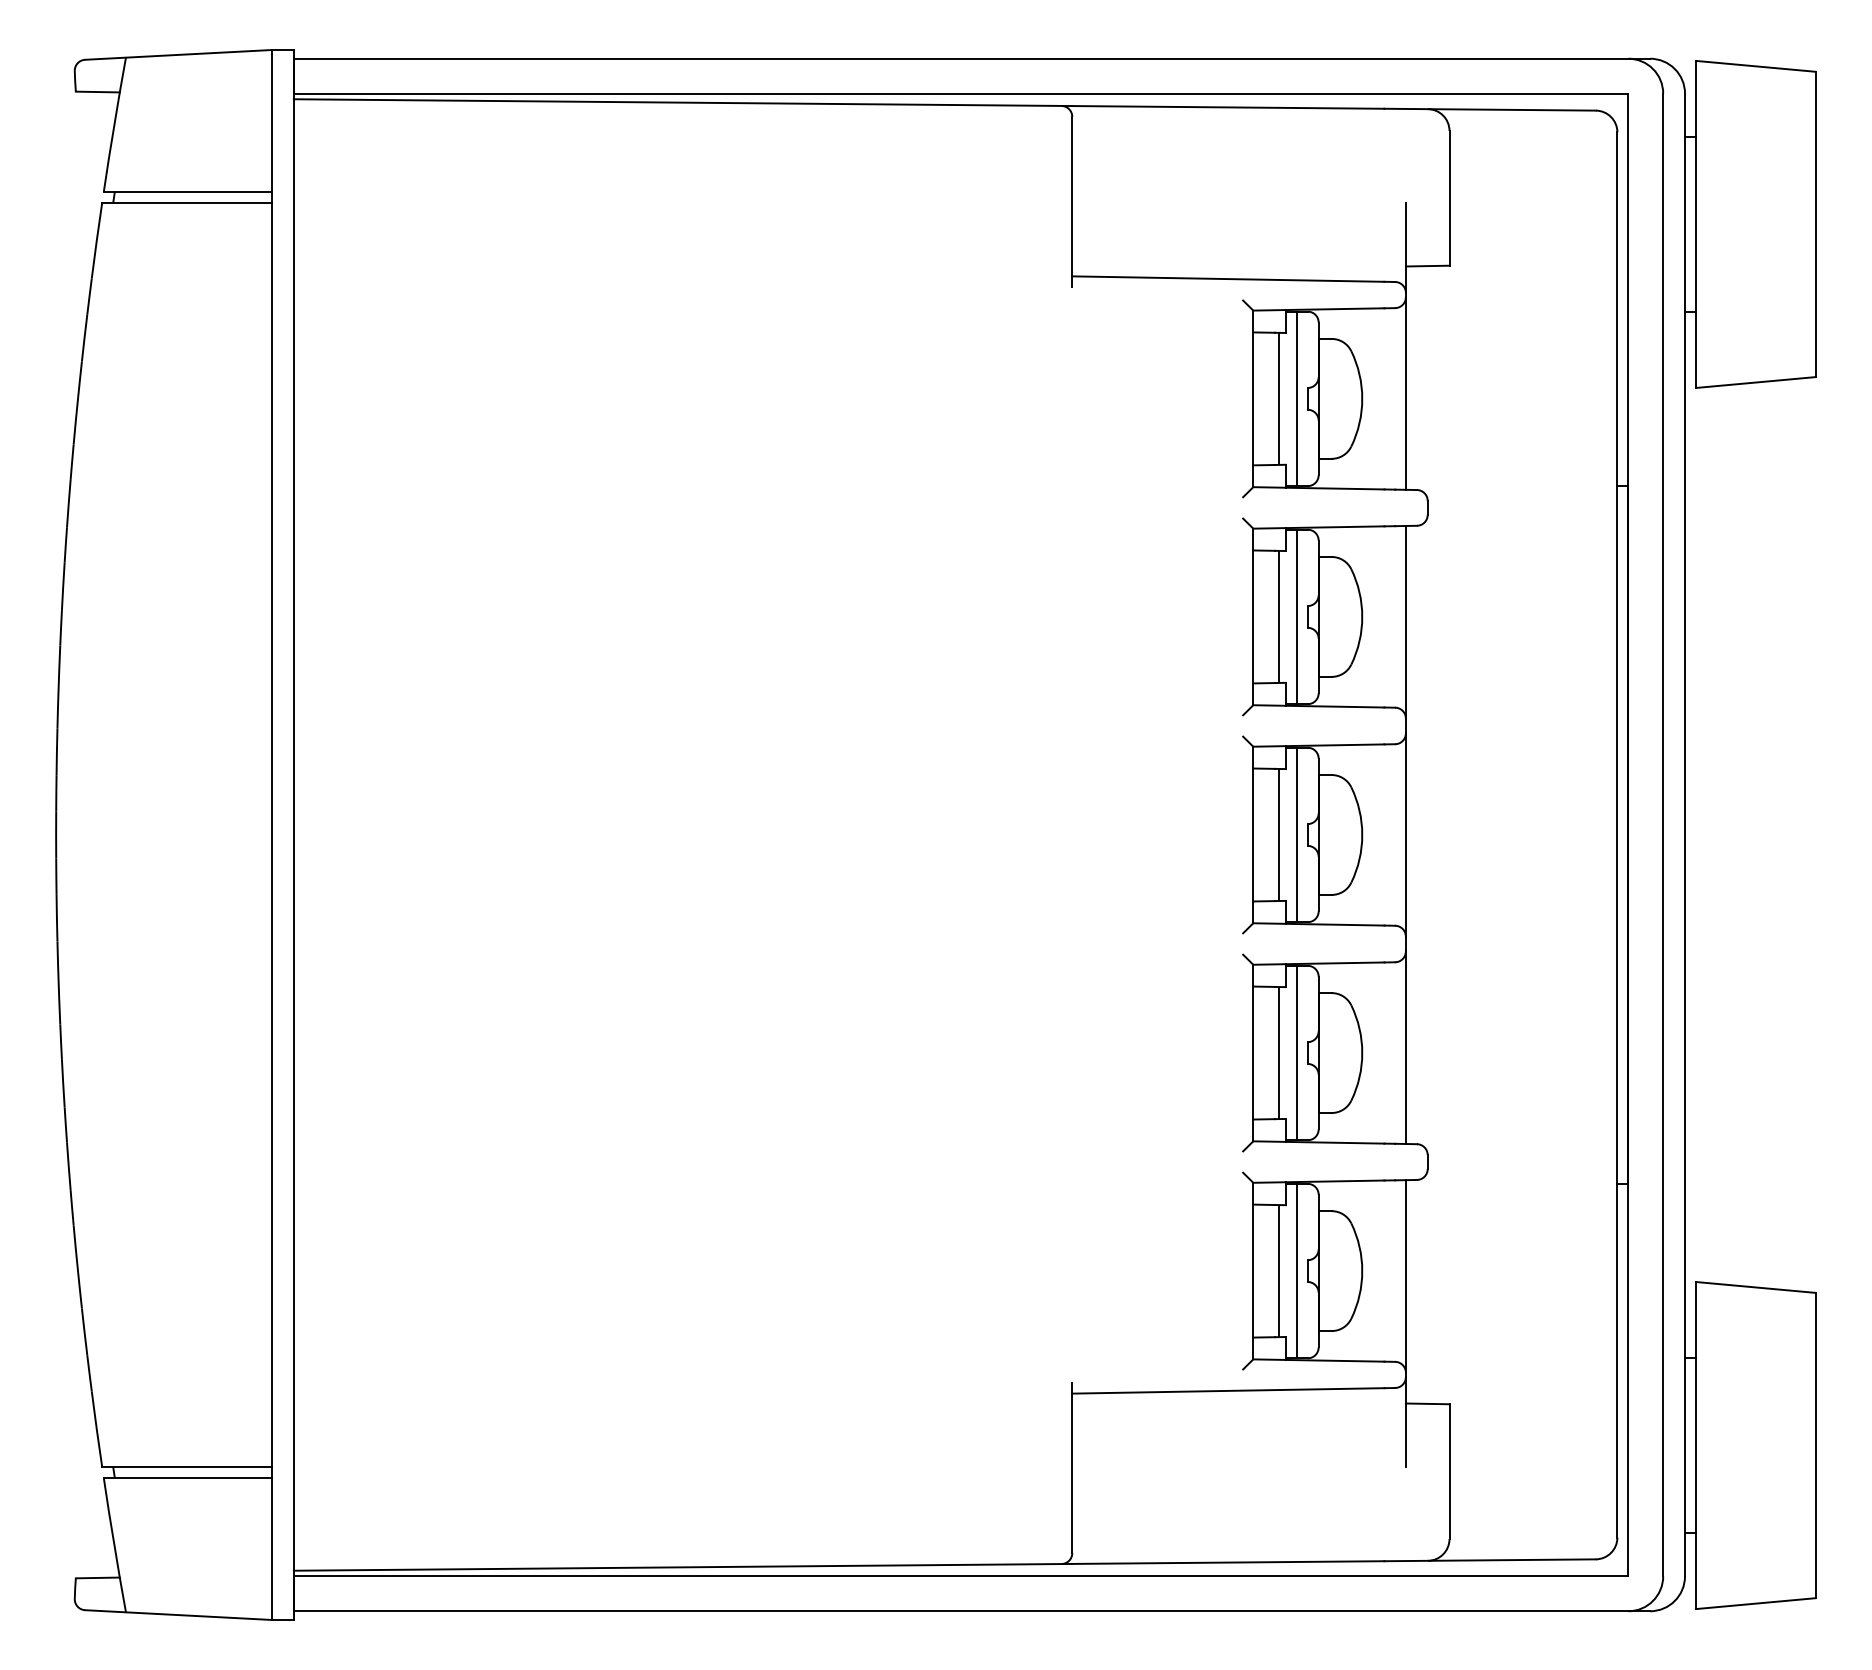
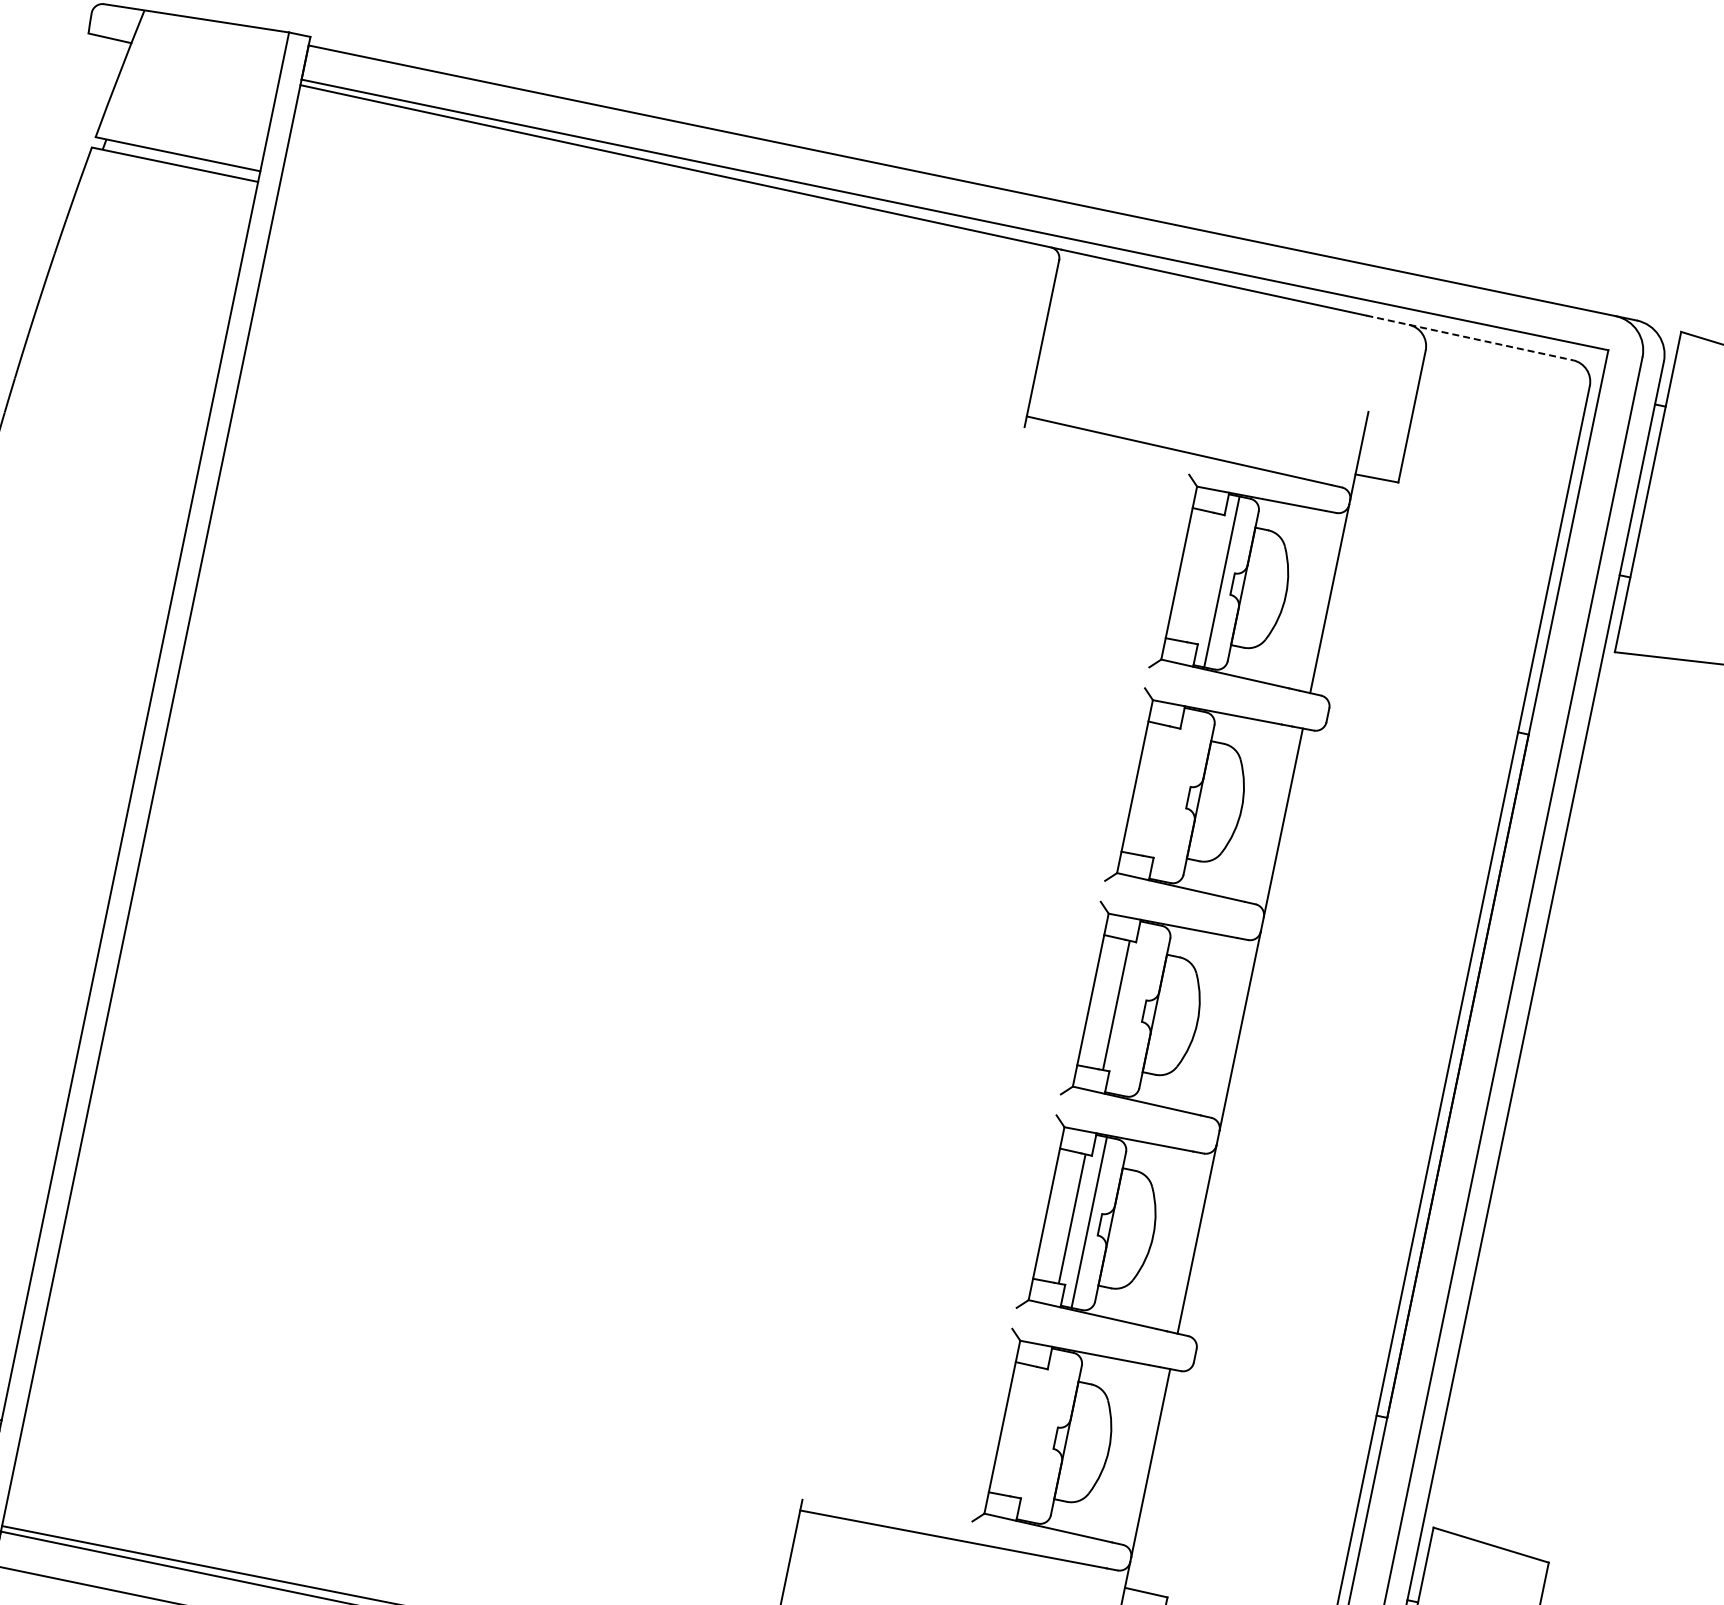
line: (1490, 109) -> (1470, 337), solid -> dashed
line: (1279, 398) -> (1204, 578), removed
line: (1279, 616) -> (1160, 791), removed
line: (1296, 616) -> (1177, 794), removed
line: (1296, 834) -> (1133, 1008), removed
line: (1296, 1270) -> (1044, 1435), removed
line: (1279, 1271) -> (1027, 1432), removed

